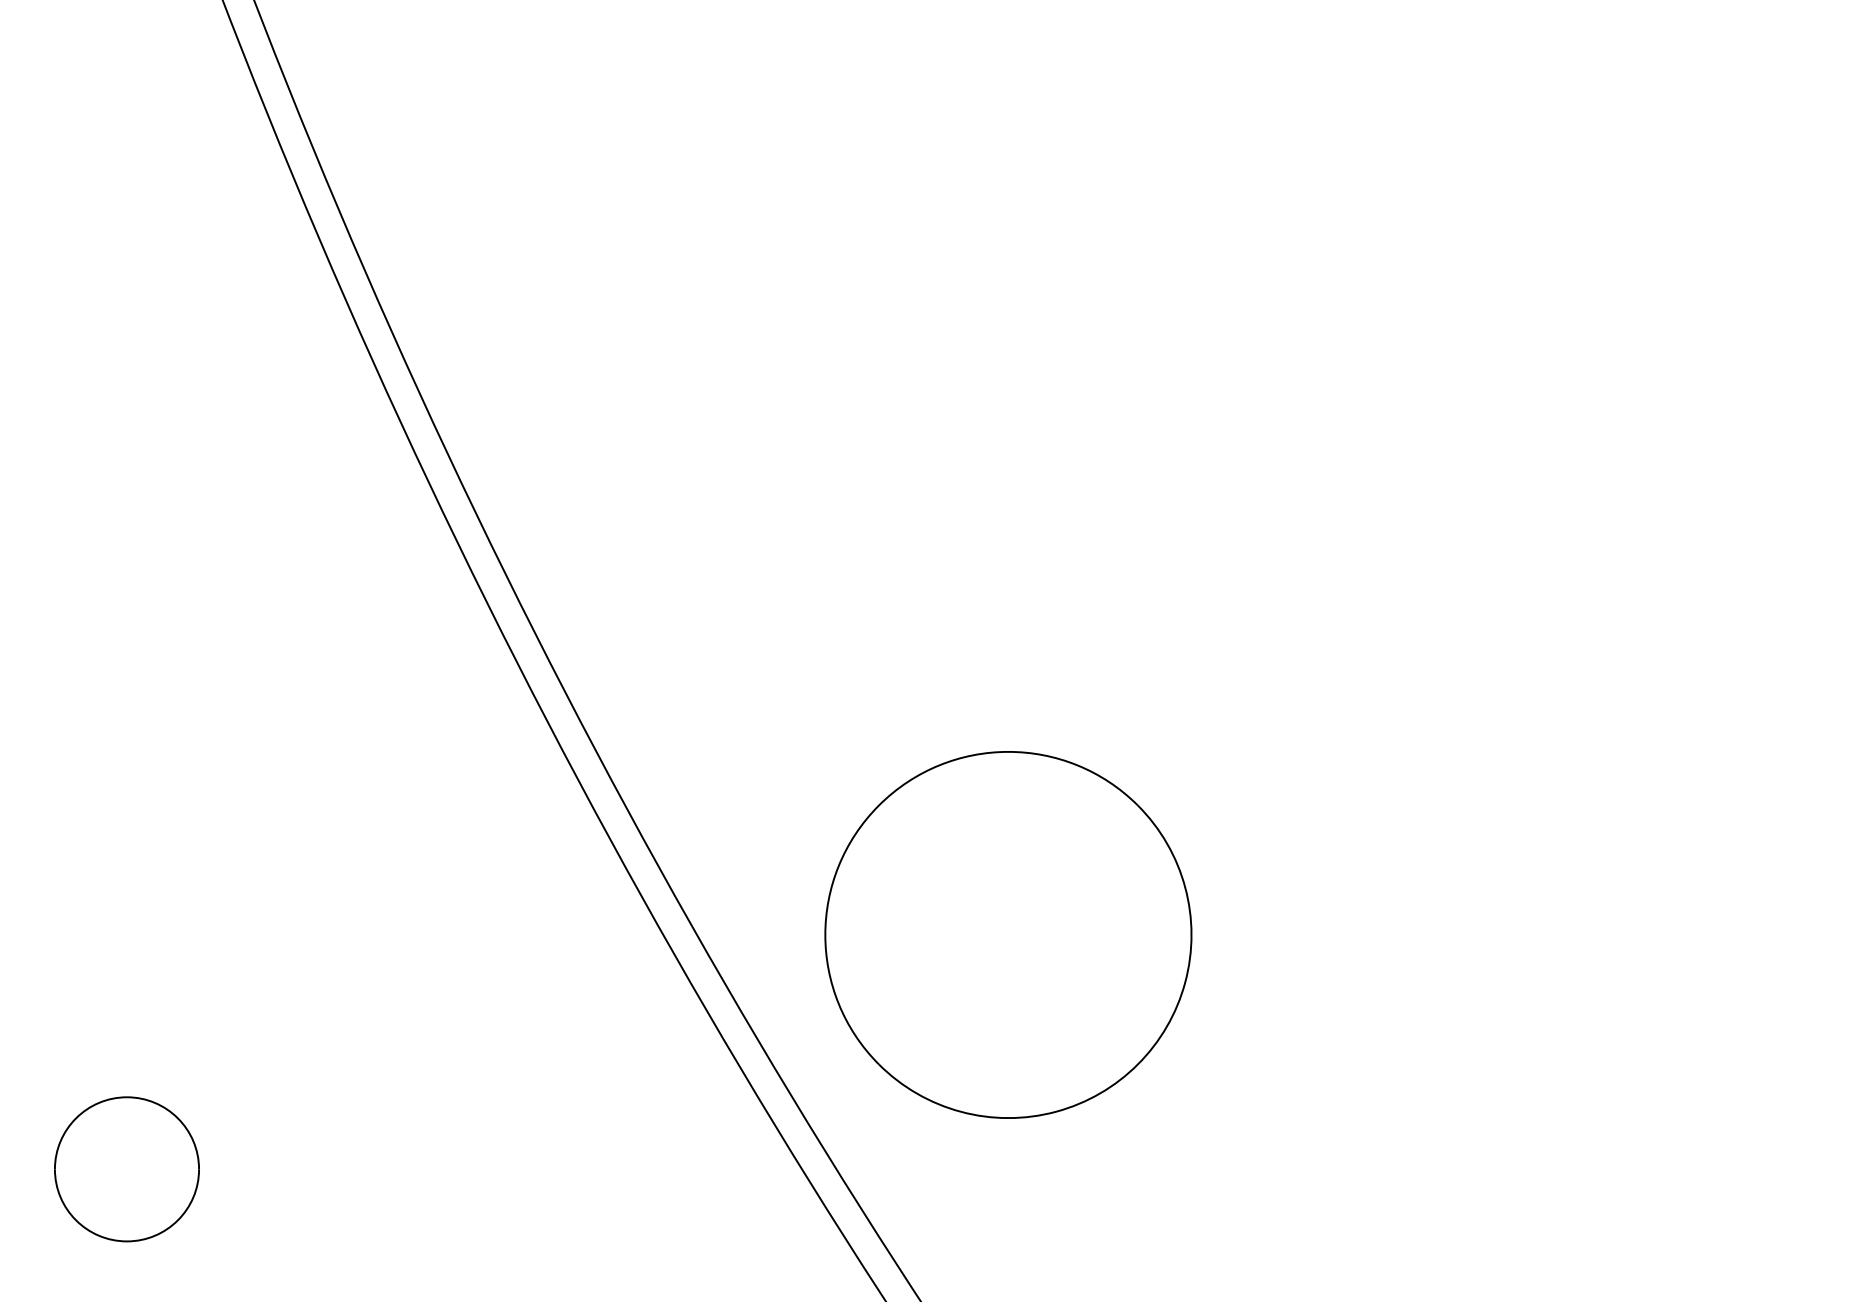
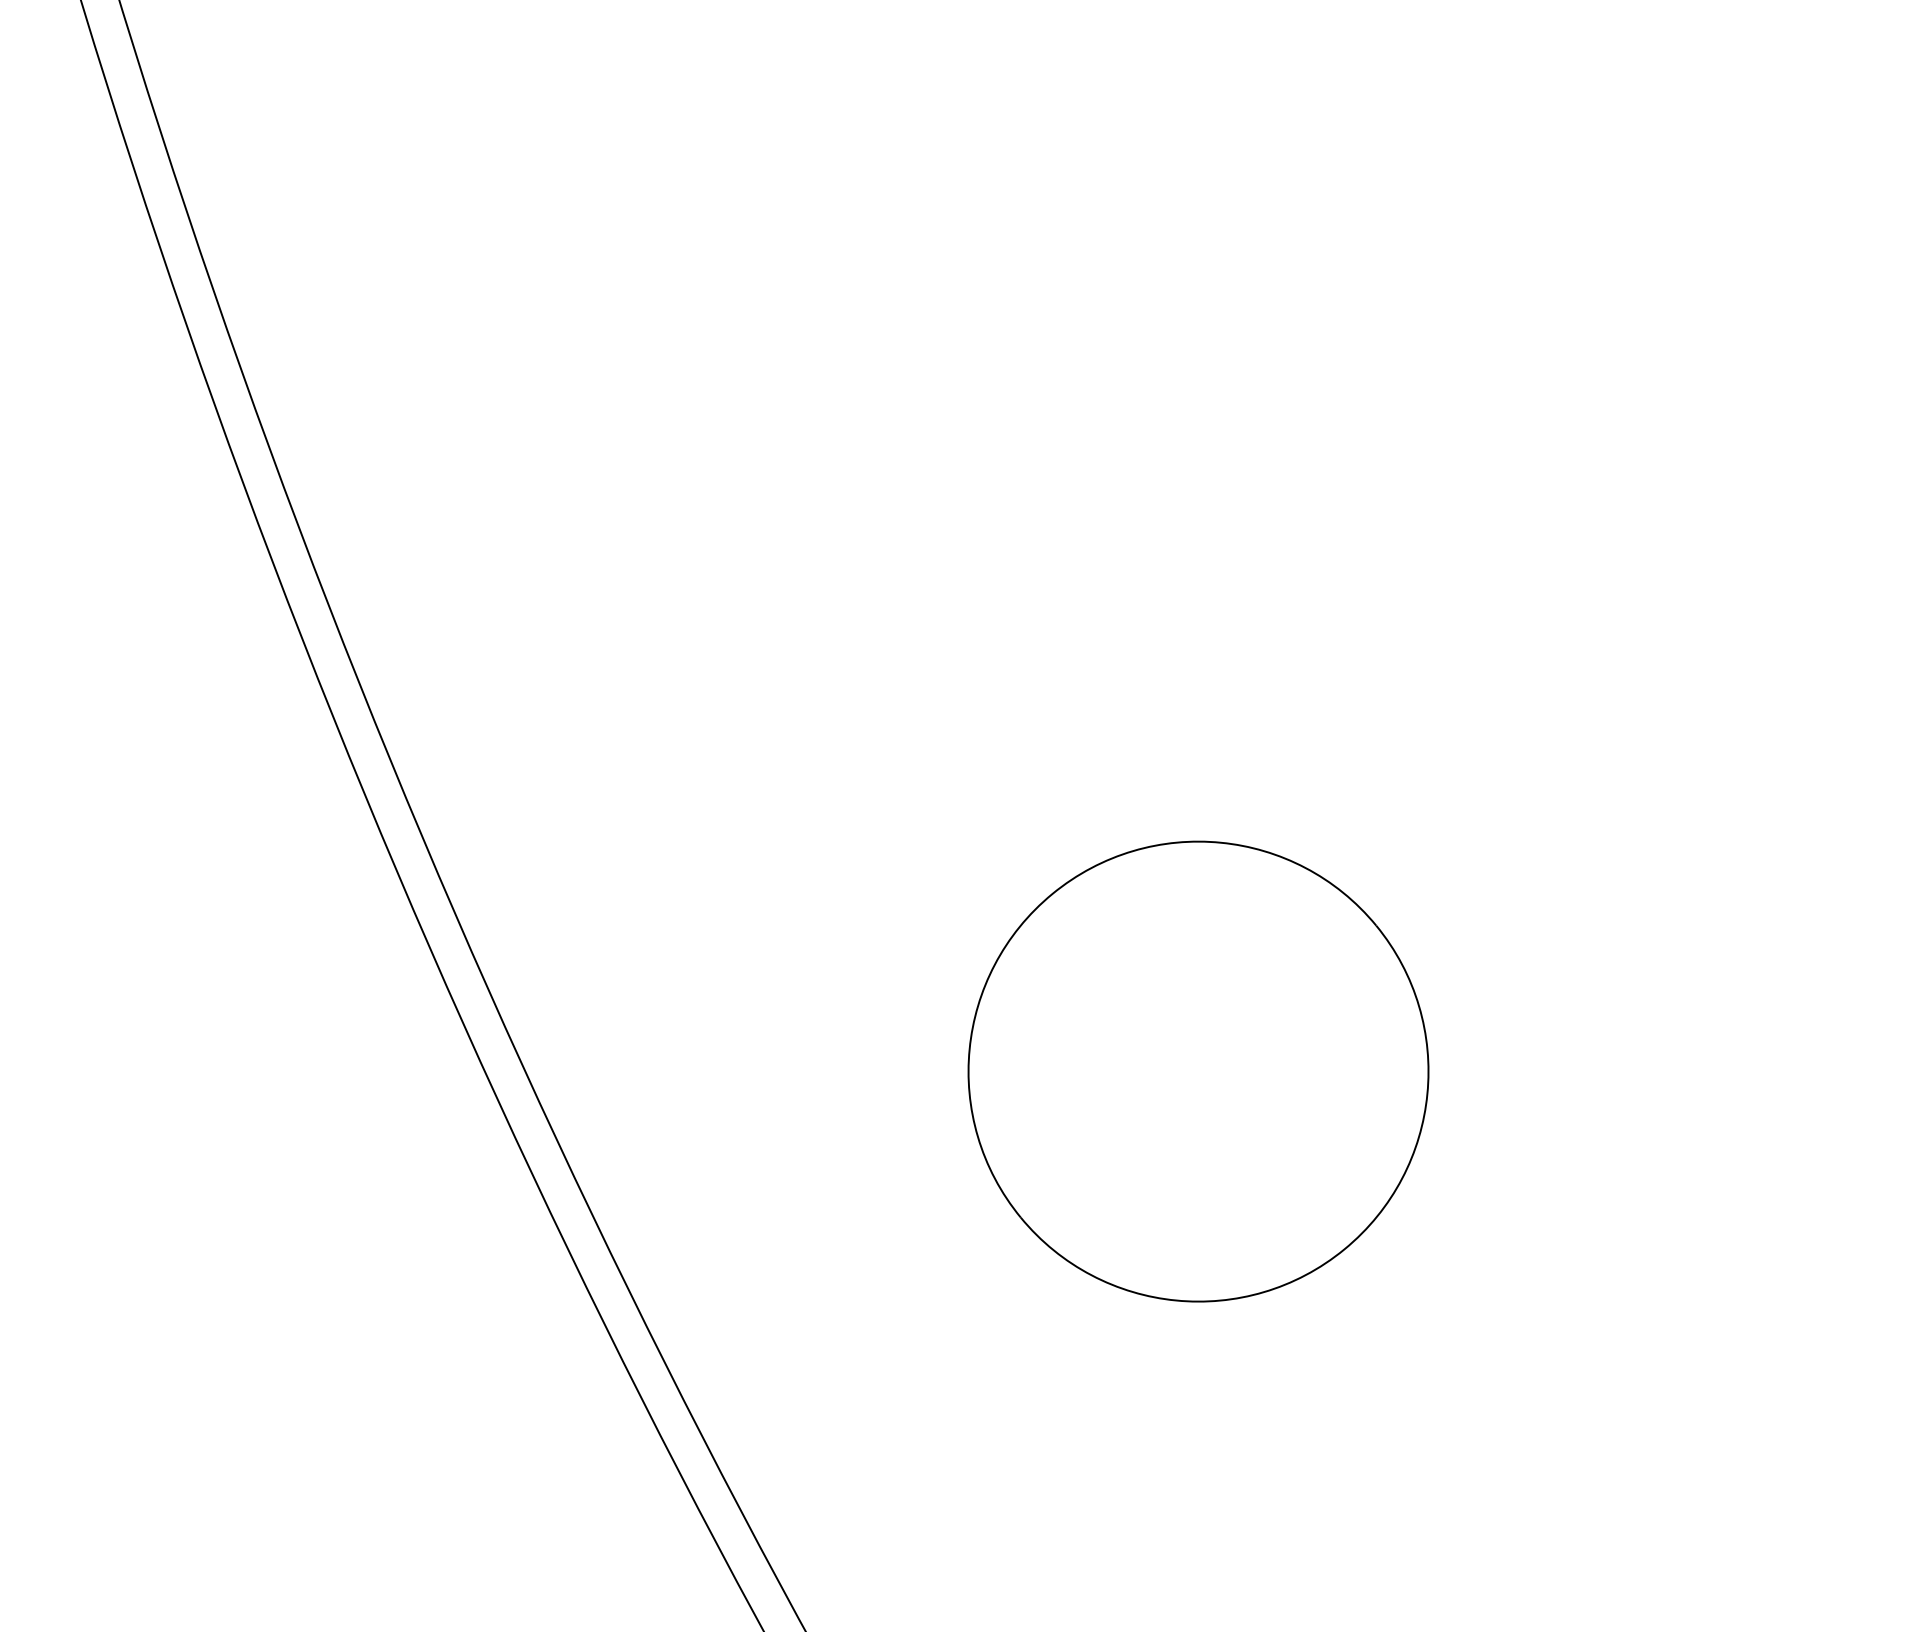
part: (1008, 934) -> (1198, 1071), moved

